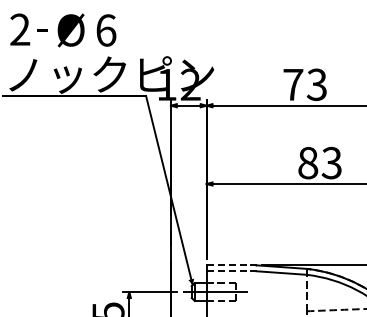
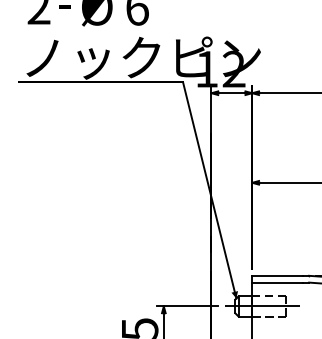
line: (229, 265) -> (278, 276), dashed -> solid
line: (229, 271) -> (278, 282), dashed -> solid

